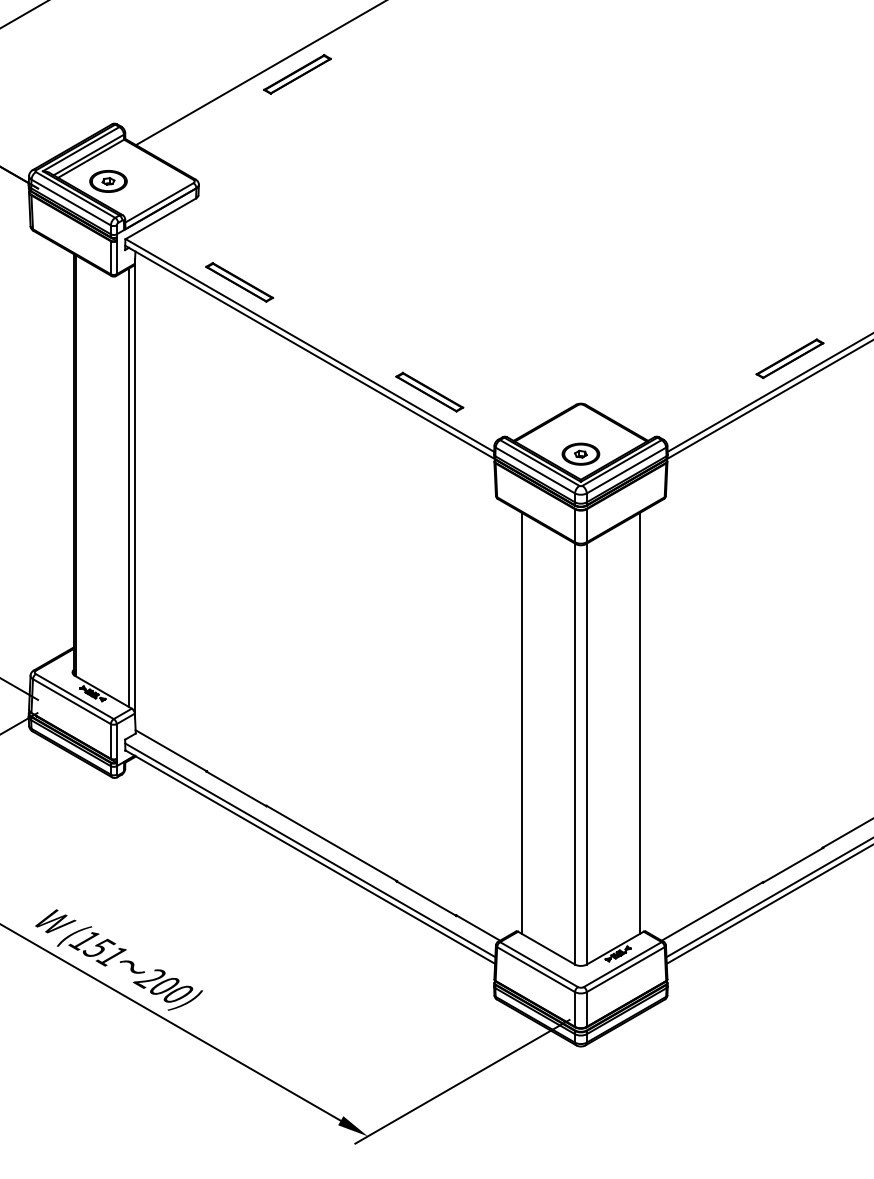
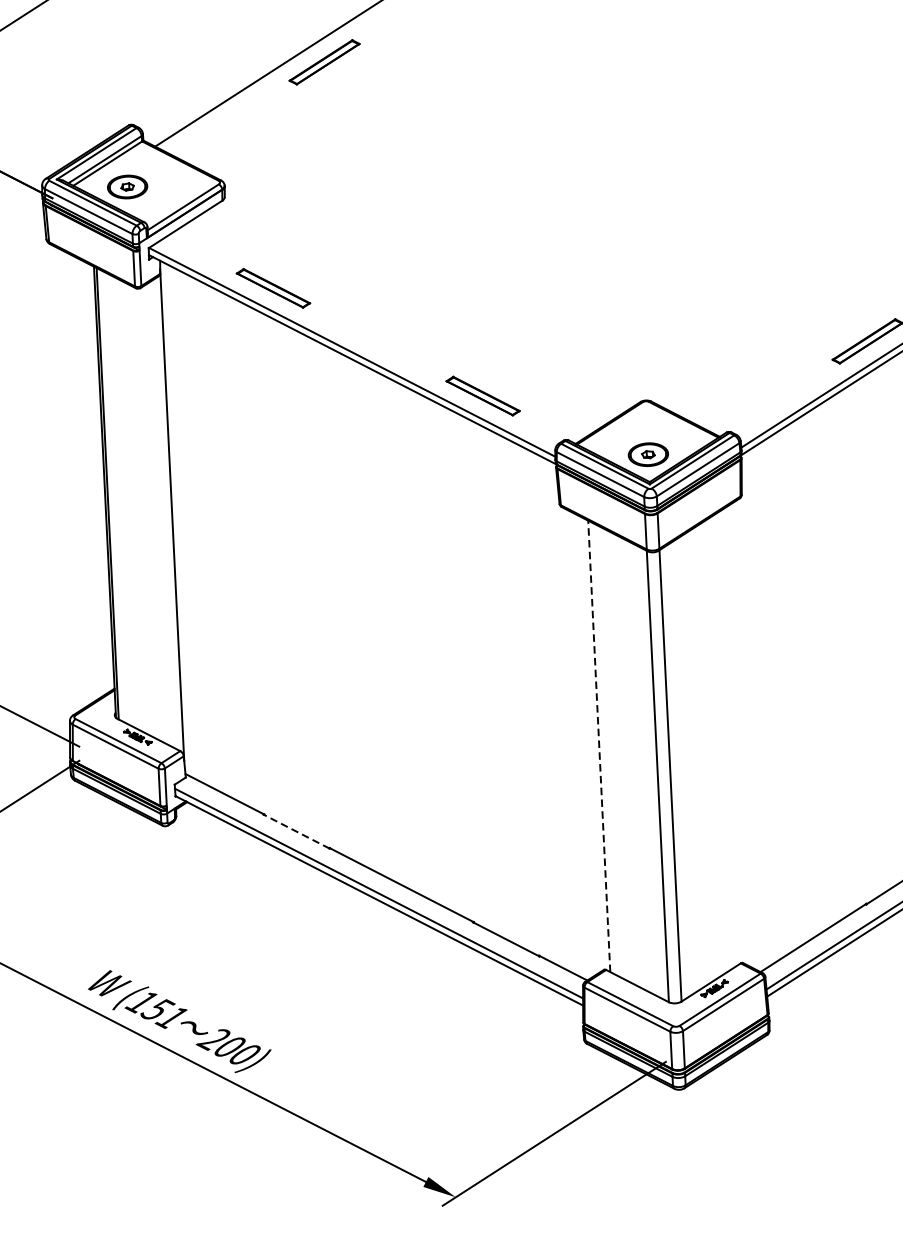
line: (129, 487) -> (166, 514), removed
line: (521, 722) -> (598, 745), solid -> dashed
line: (639, 722) -> (725, 739), removed
line: (236, 788) -> (296, 831), solid -> dashed

